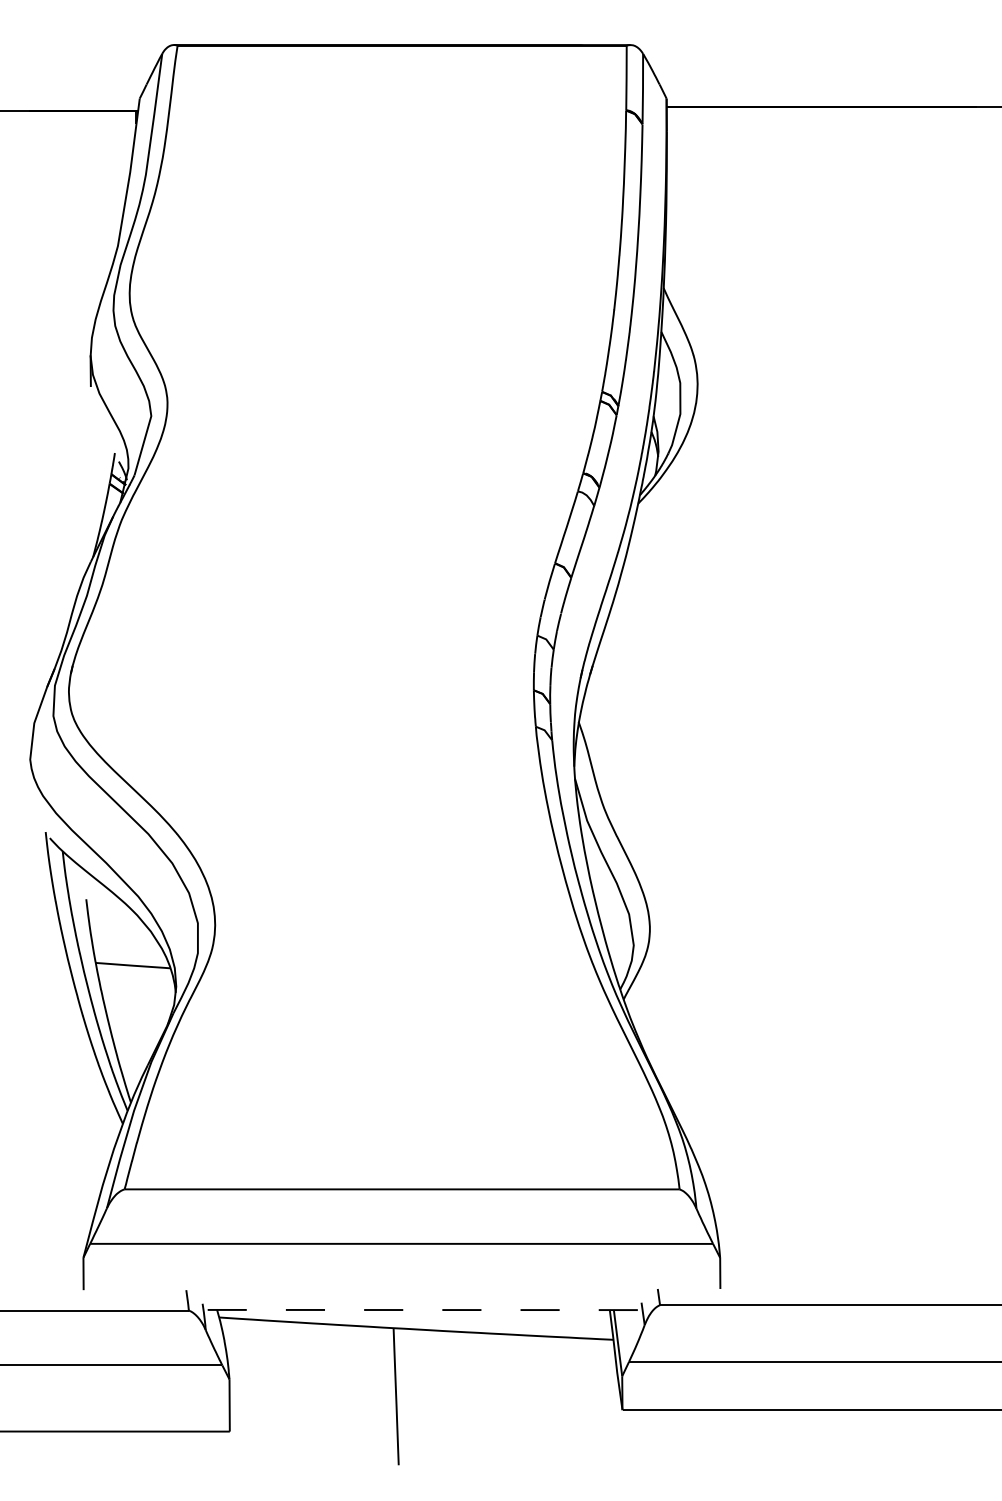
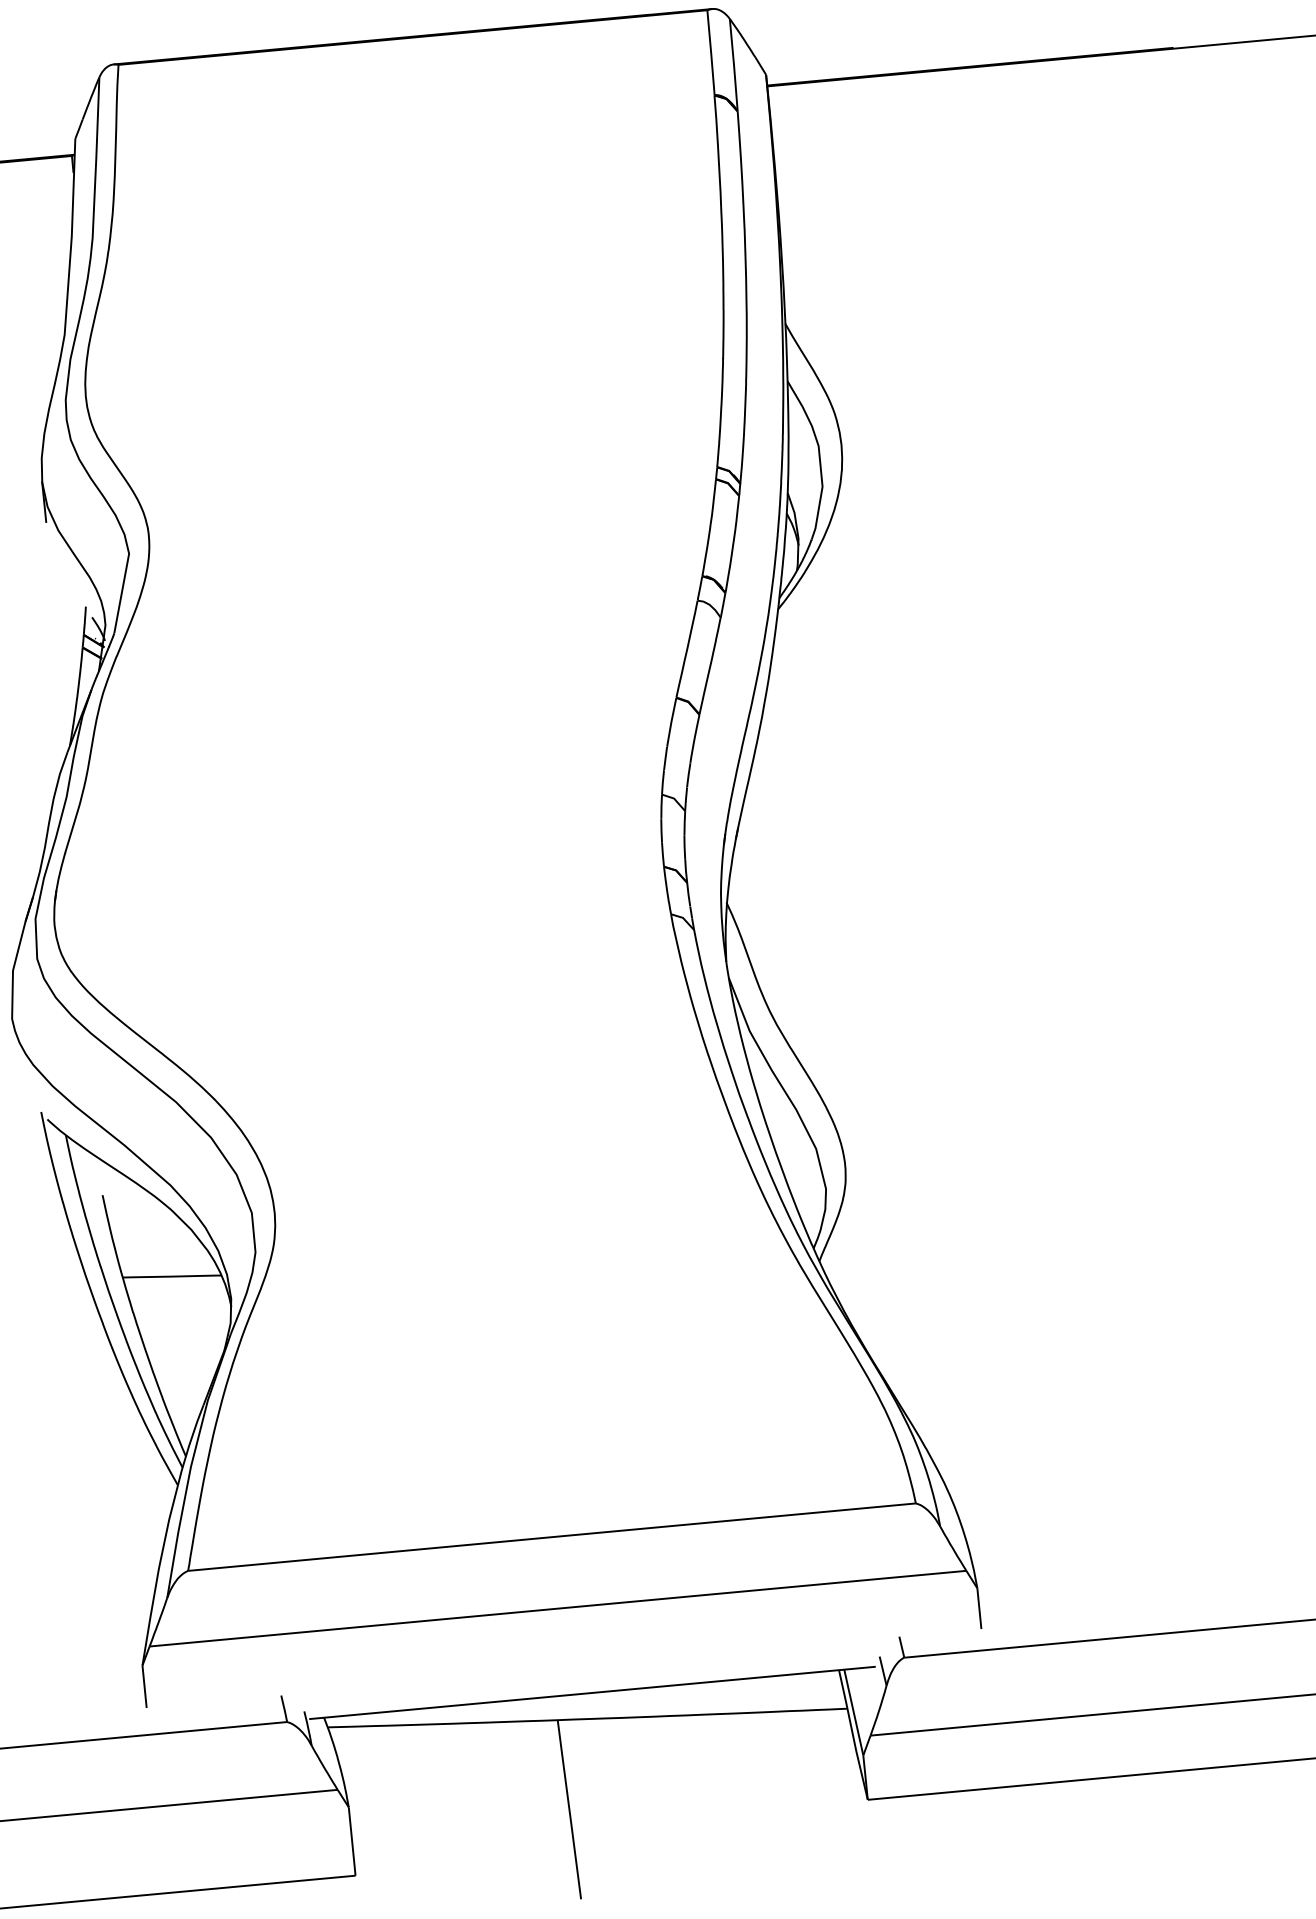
line: (421, 1310) -> (592, 1693), dashed -> solid

